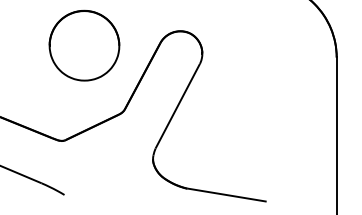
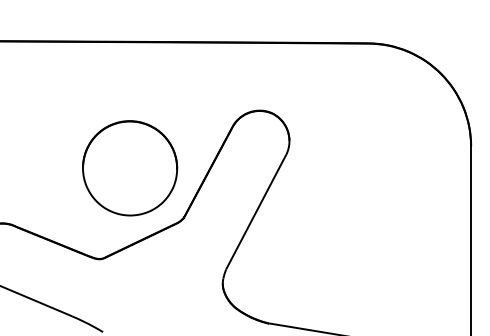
part: (84, 45) -> (130, 168), moved

